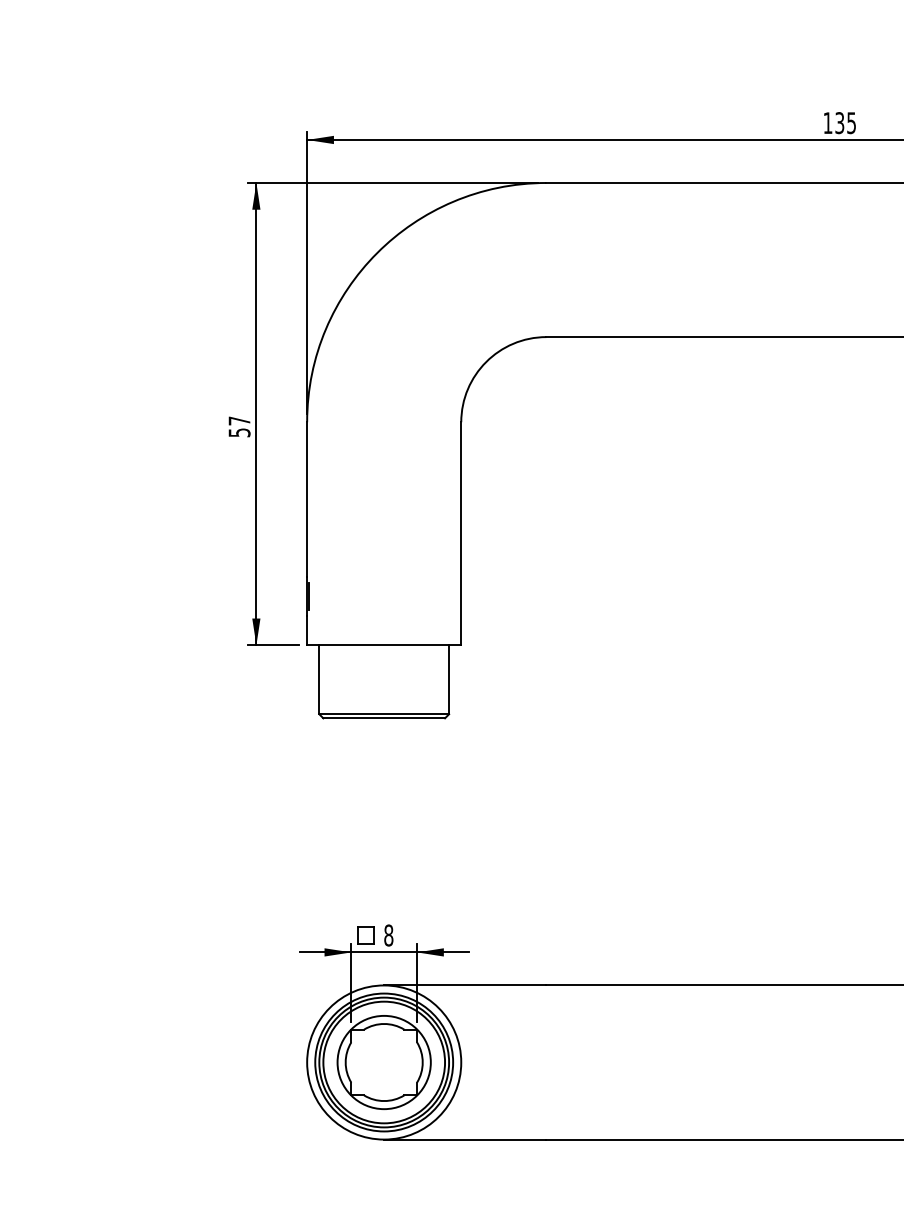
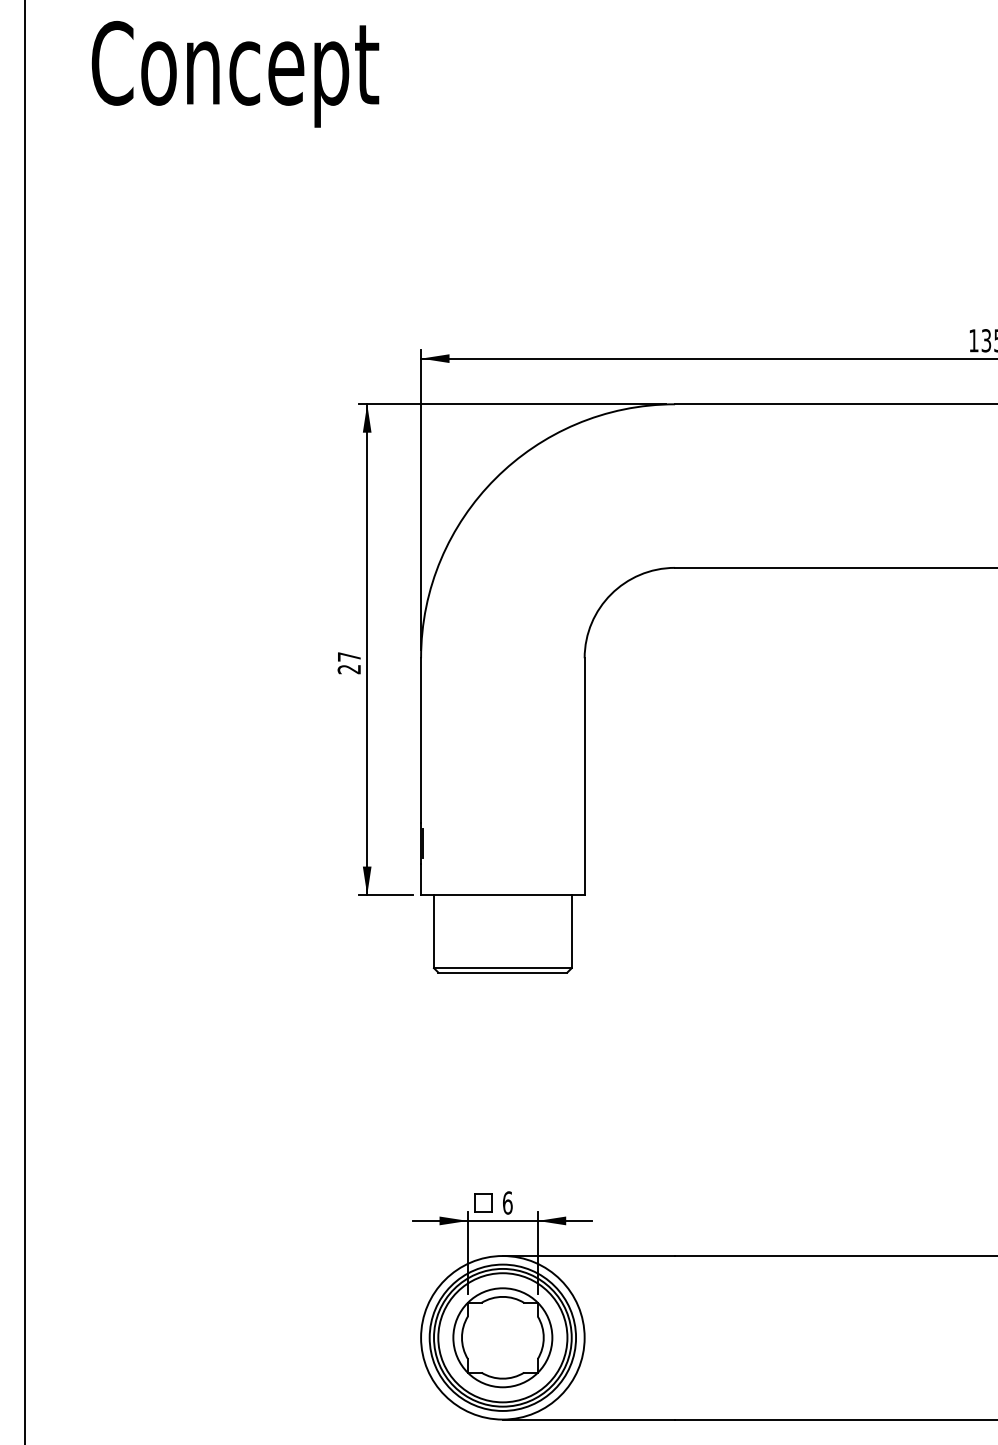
text: (239, 432) -> (349, 669), 57 -> 27
text: (388, 935) -> (507, 1202), 8 -> 6

